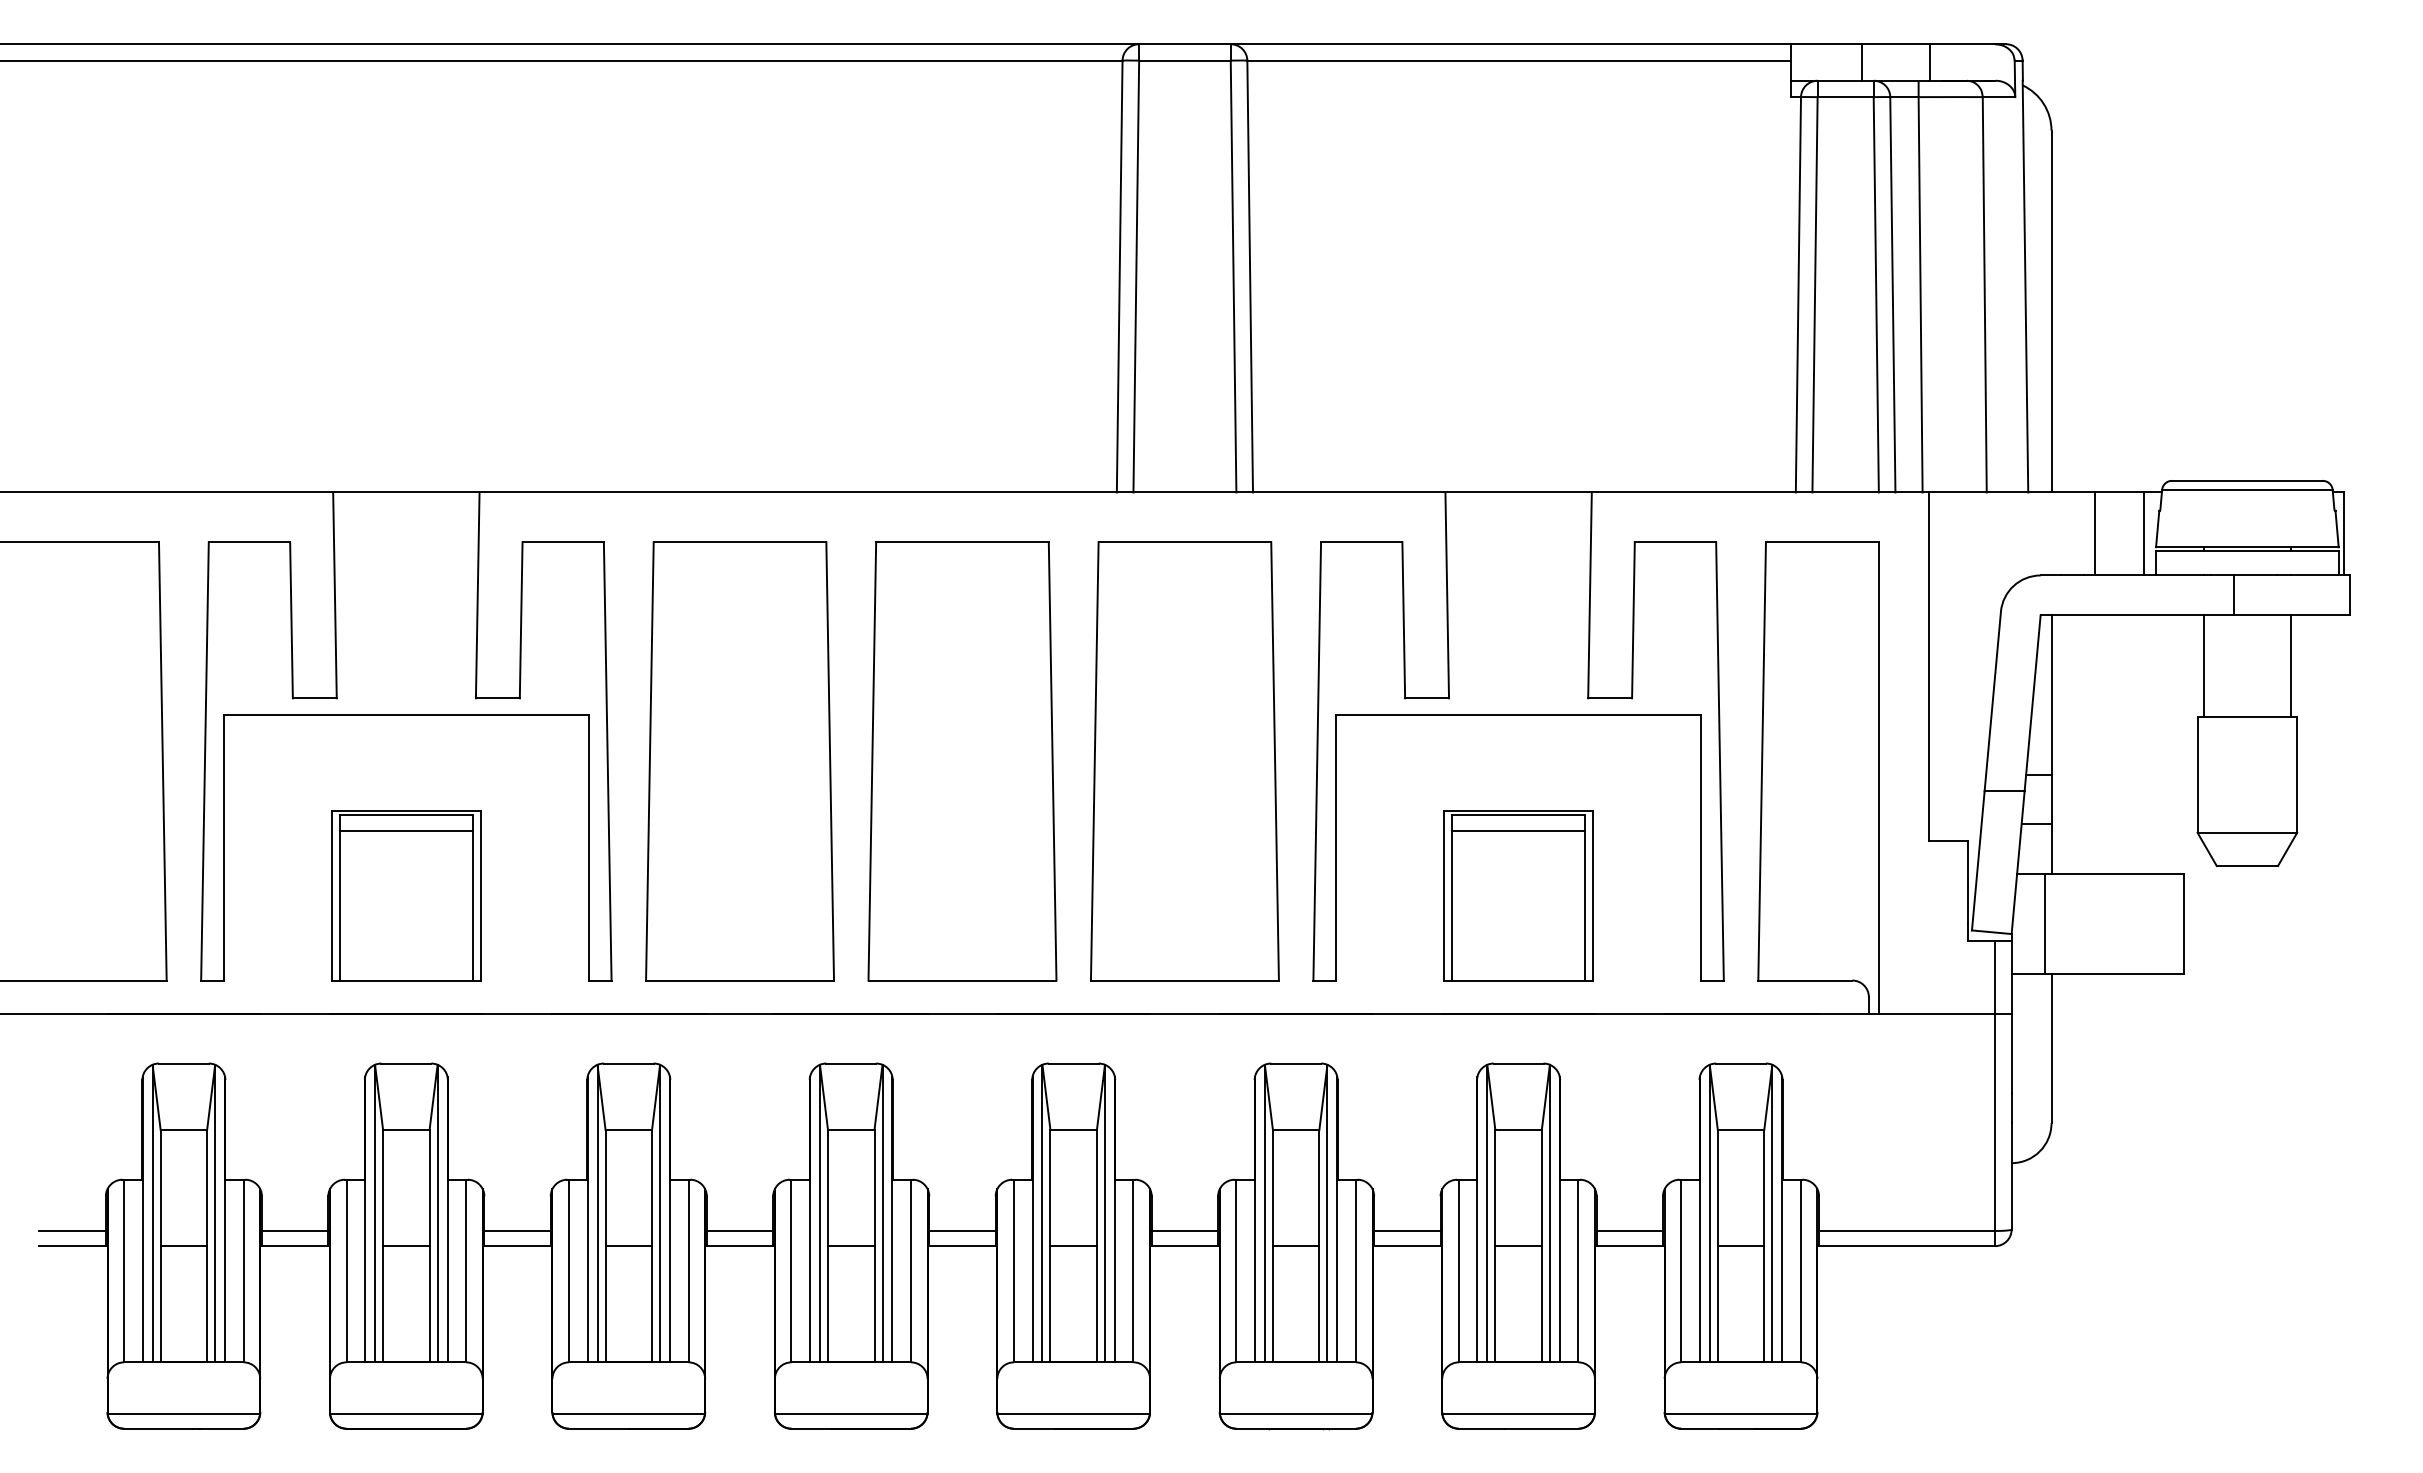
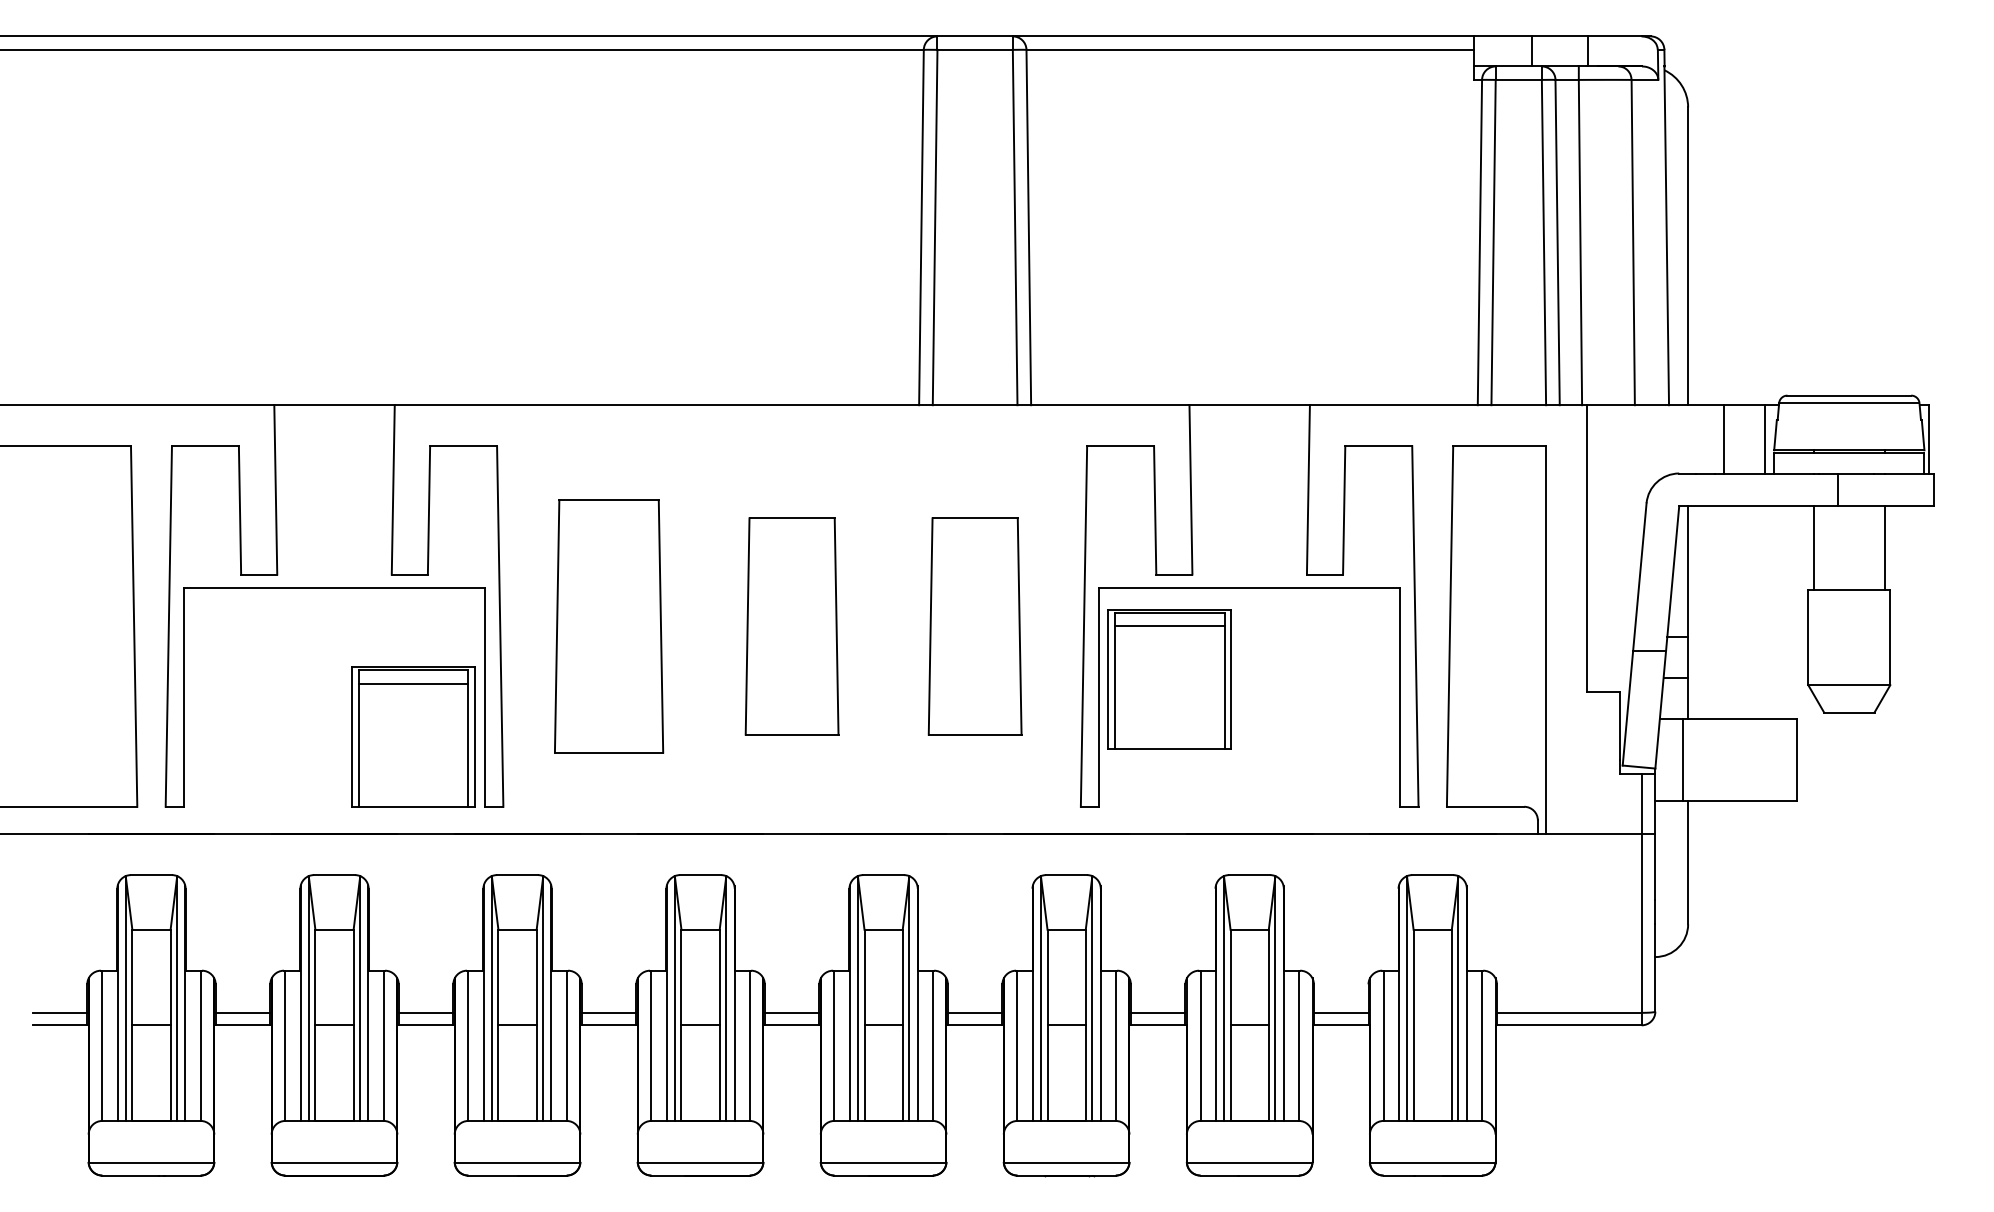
part: (739, 761) -> (608, 626), size x0.7
part: (962, 761) -> (792, 626), size x0.6
part: (1184, 761) -> (974, 626), size x0.6
part: (406, 895) -> (413, 736), moved
part: (1518, 895) -> (1169, 679), moved
line: (1740, 1246) -> (1432, 1025), removed

